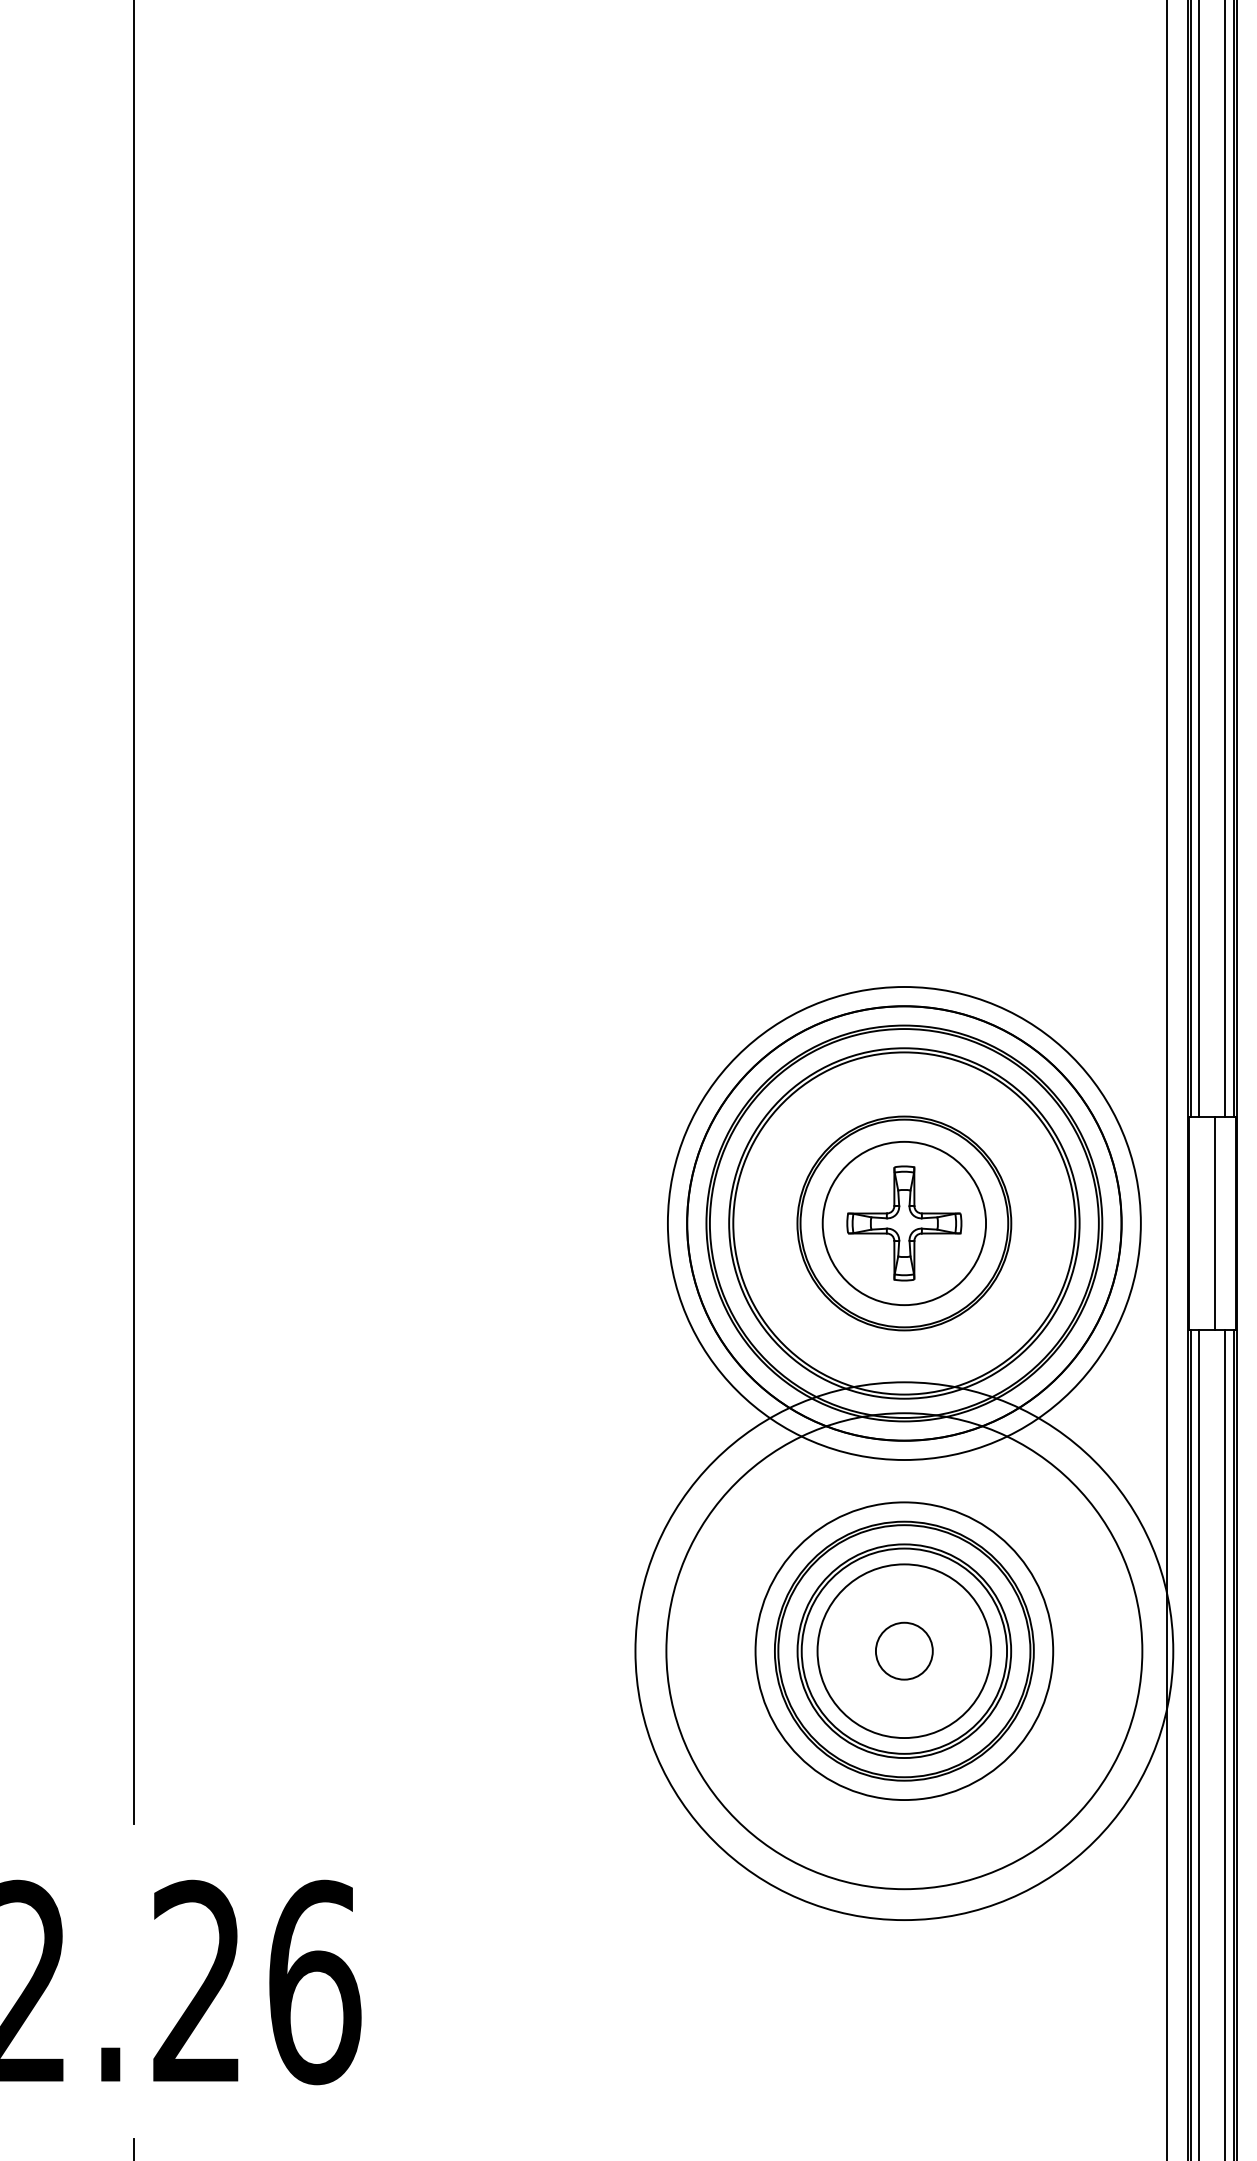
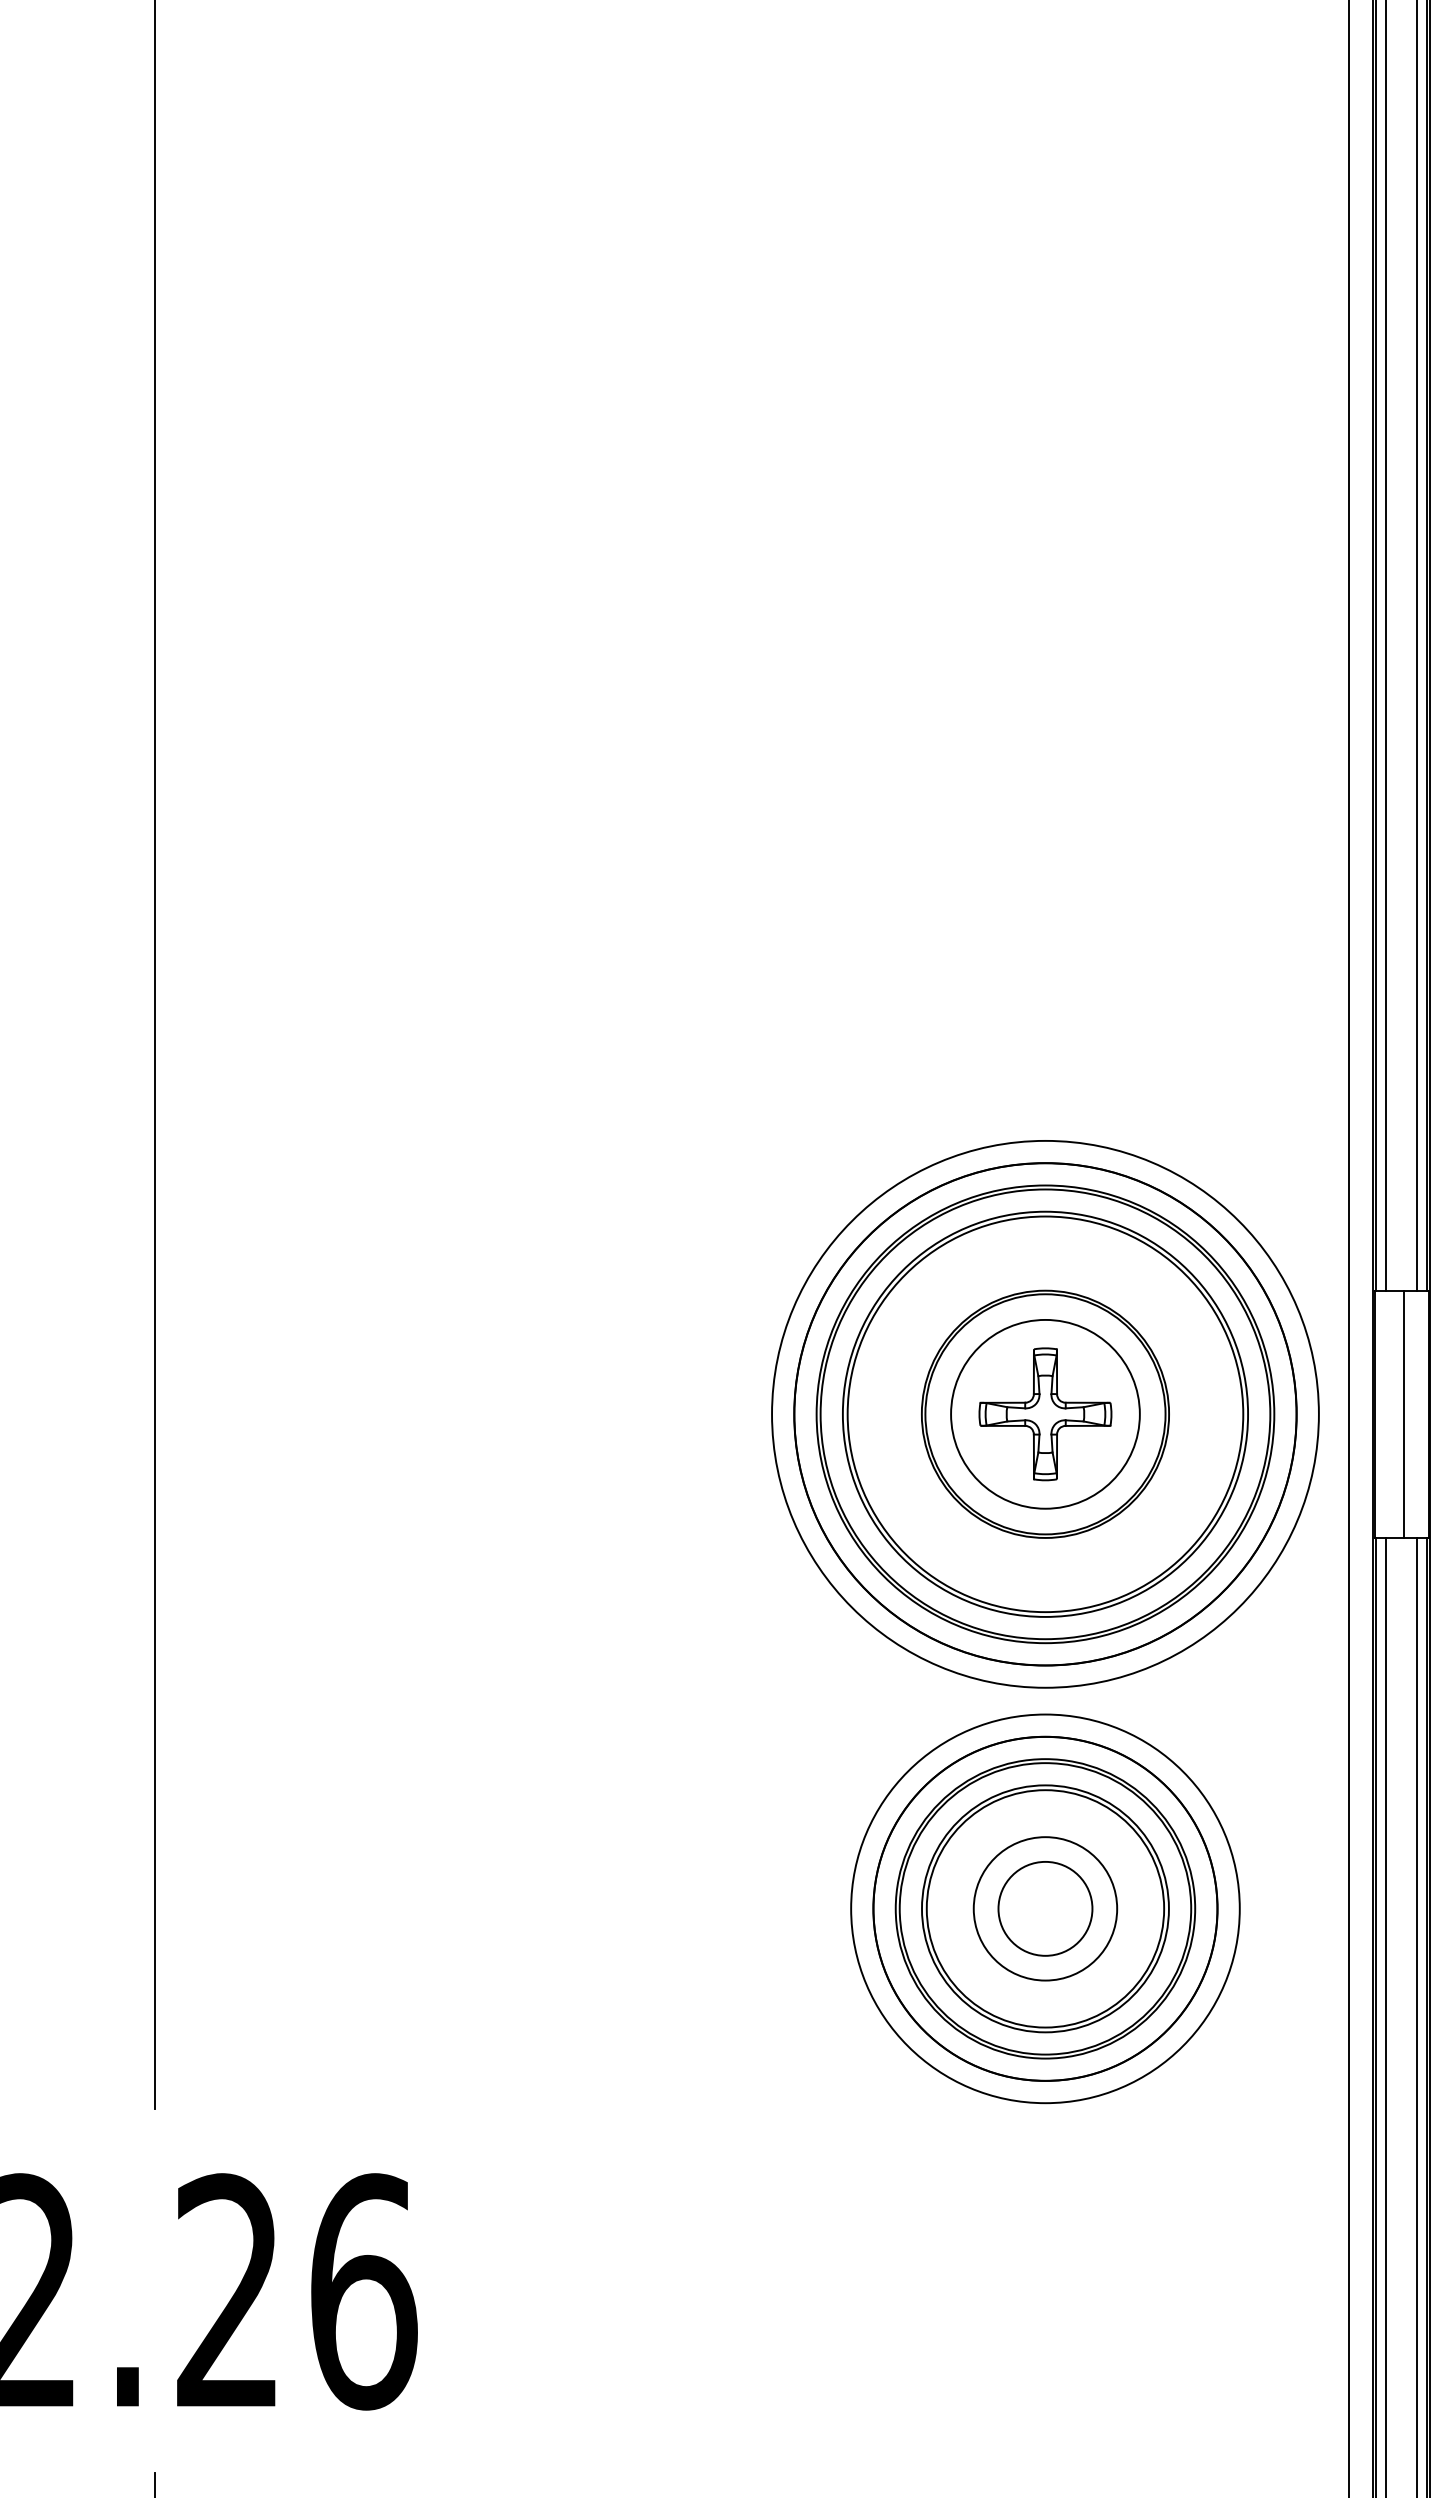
circle: (904, 1650) -> (1045, 1908), size x0.62
circle: (904, 1650) -> (1045, 1908), size x0.62
circle: (904, 1650) -> (1045, 1908), size x0.71
circle: (904, 1650) -> (1045, 1908), size x1.43

